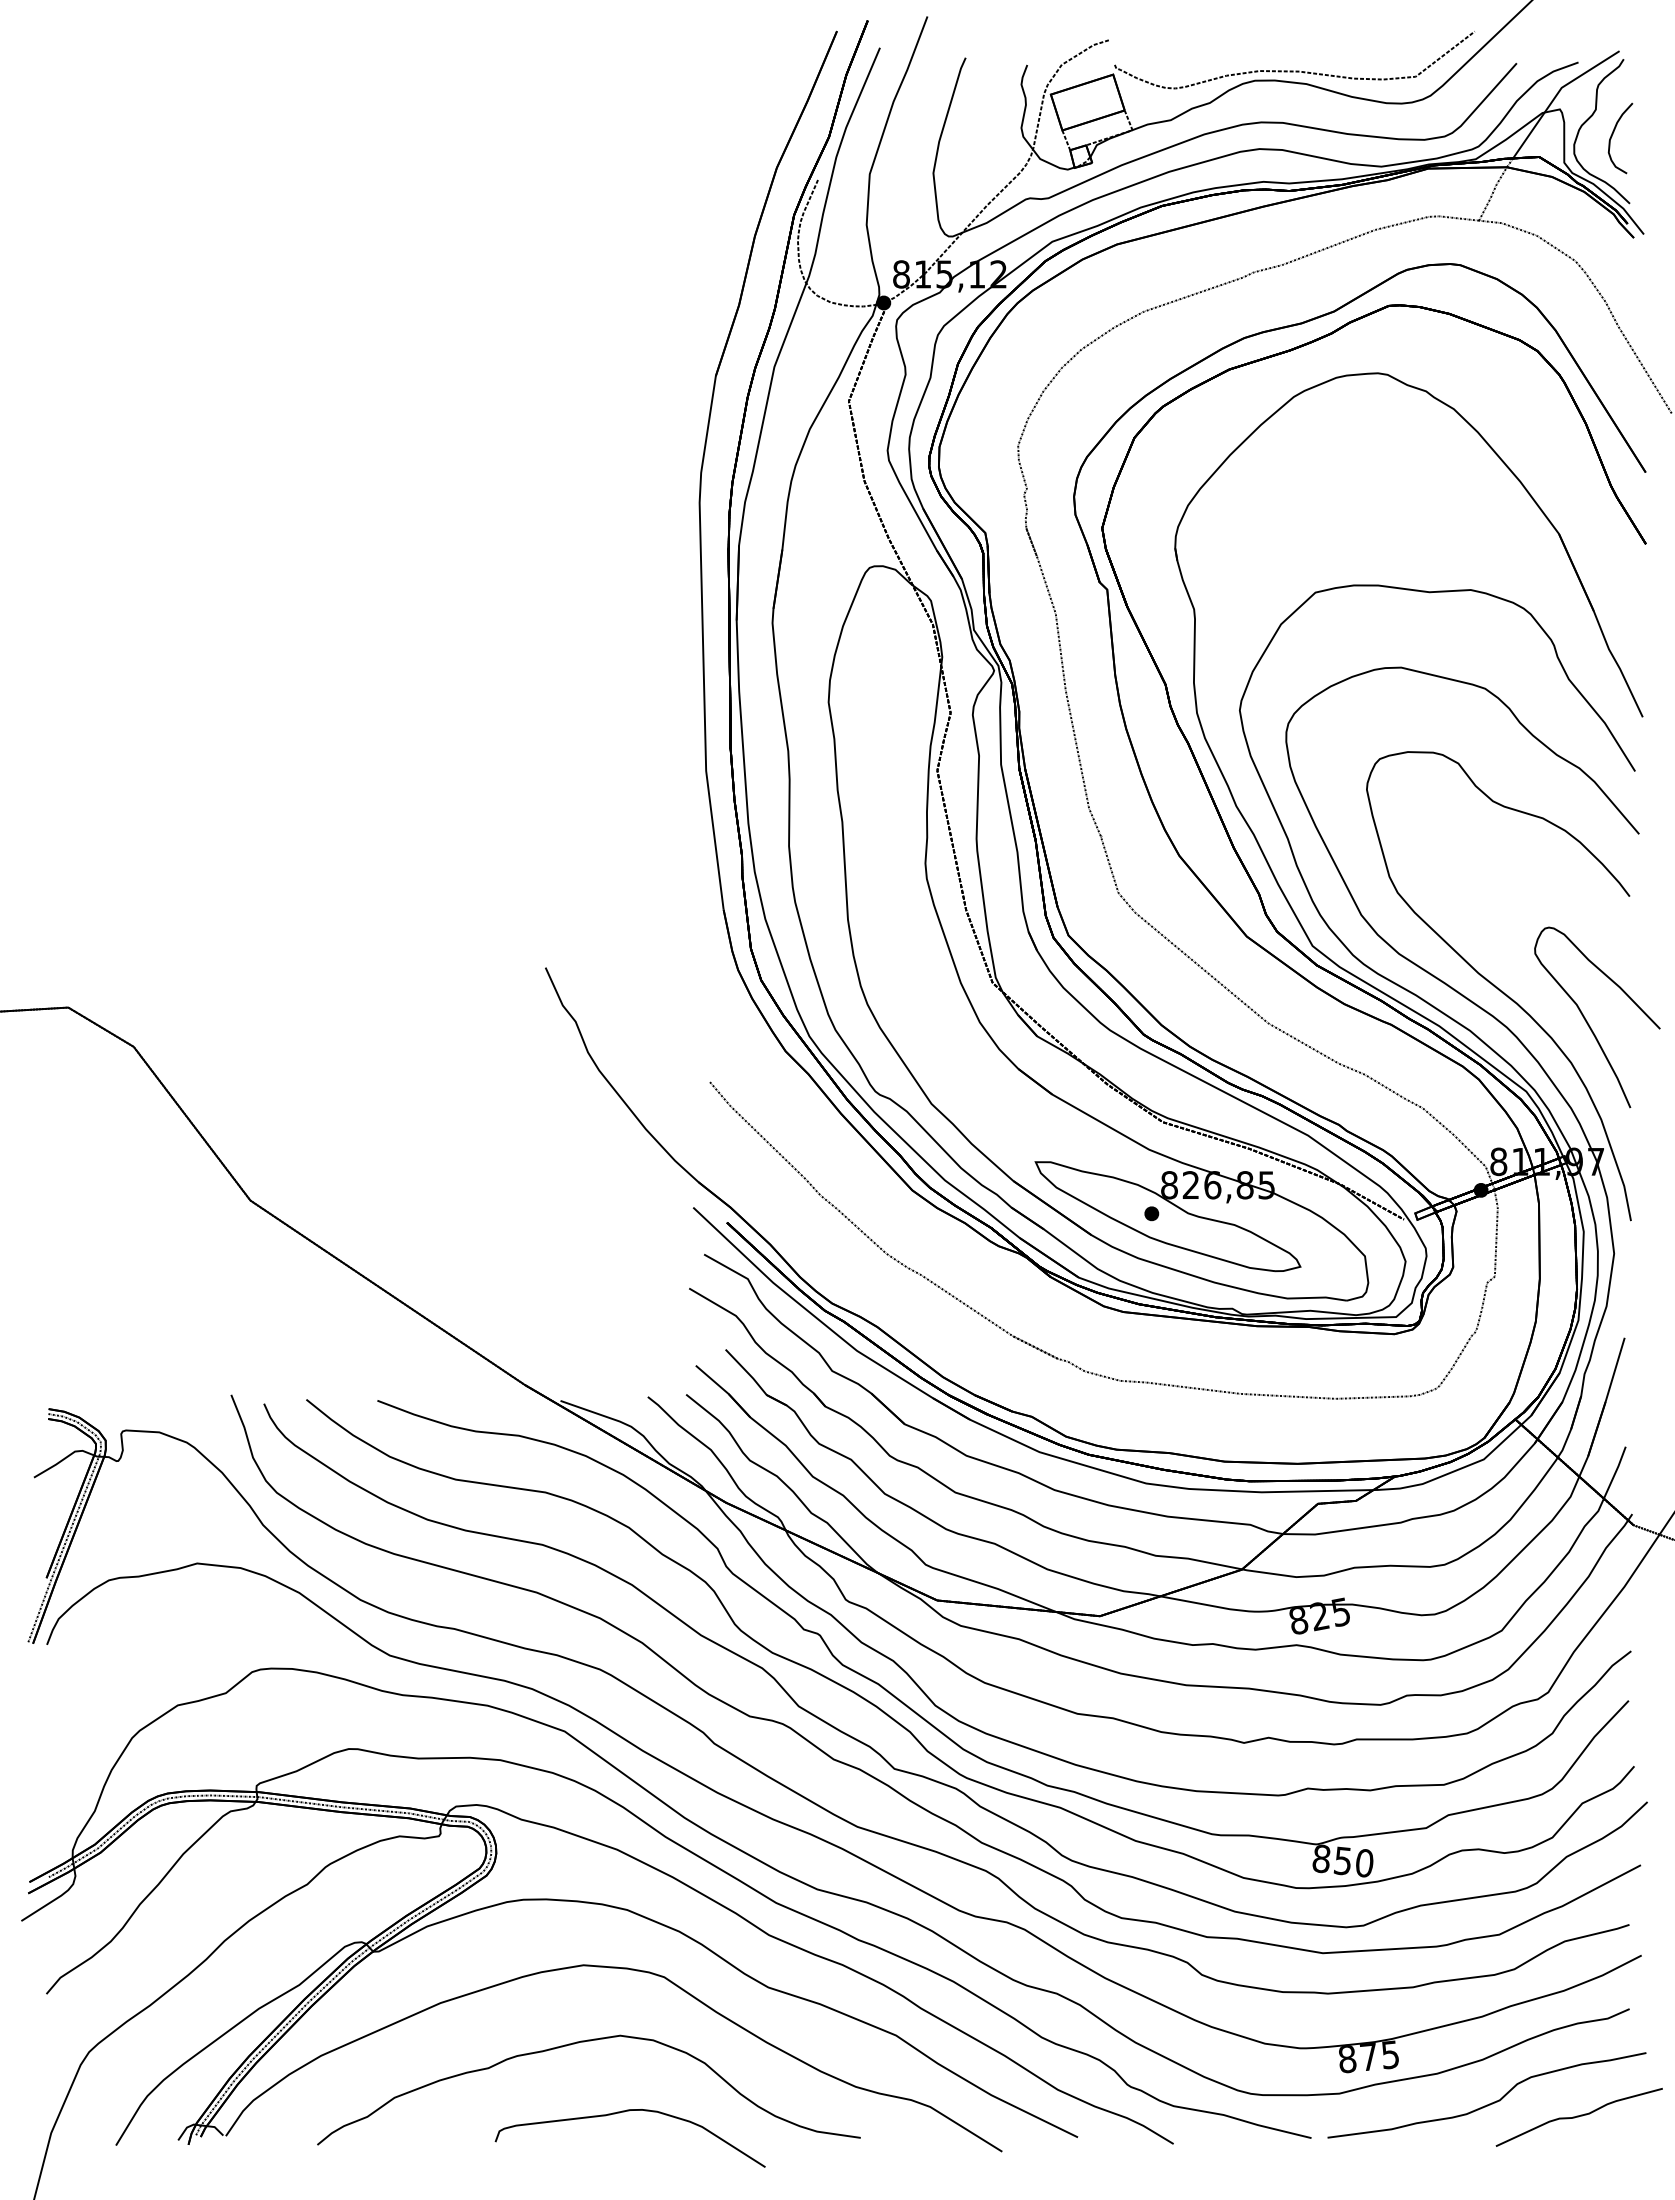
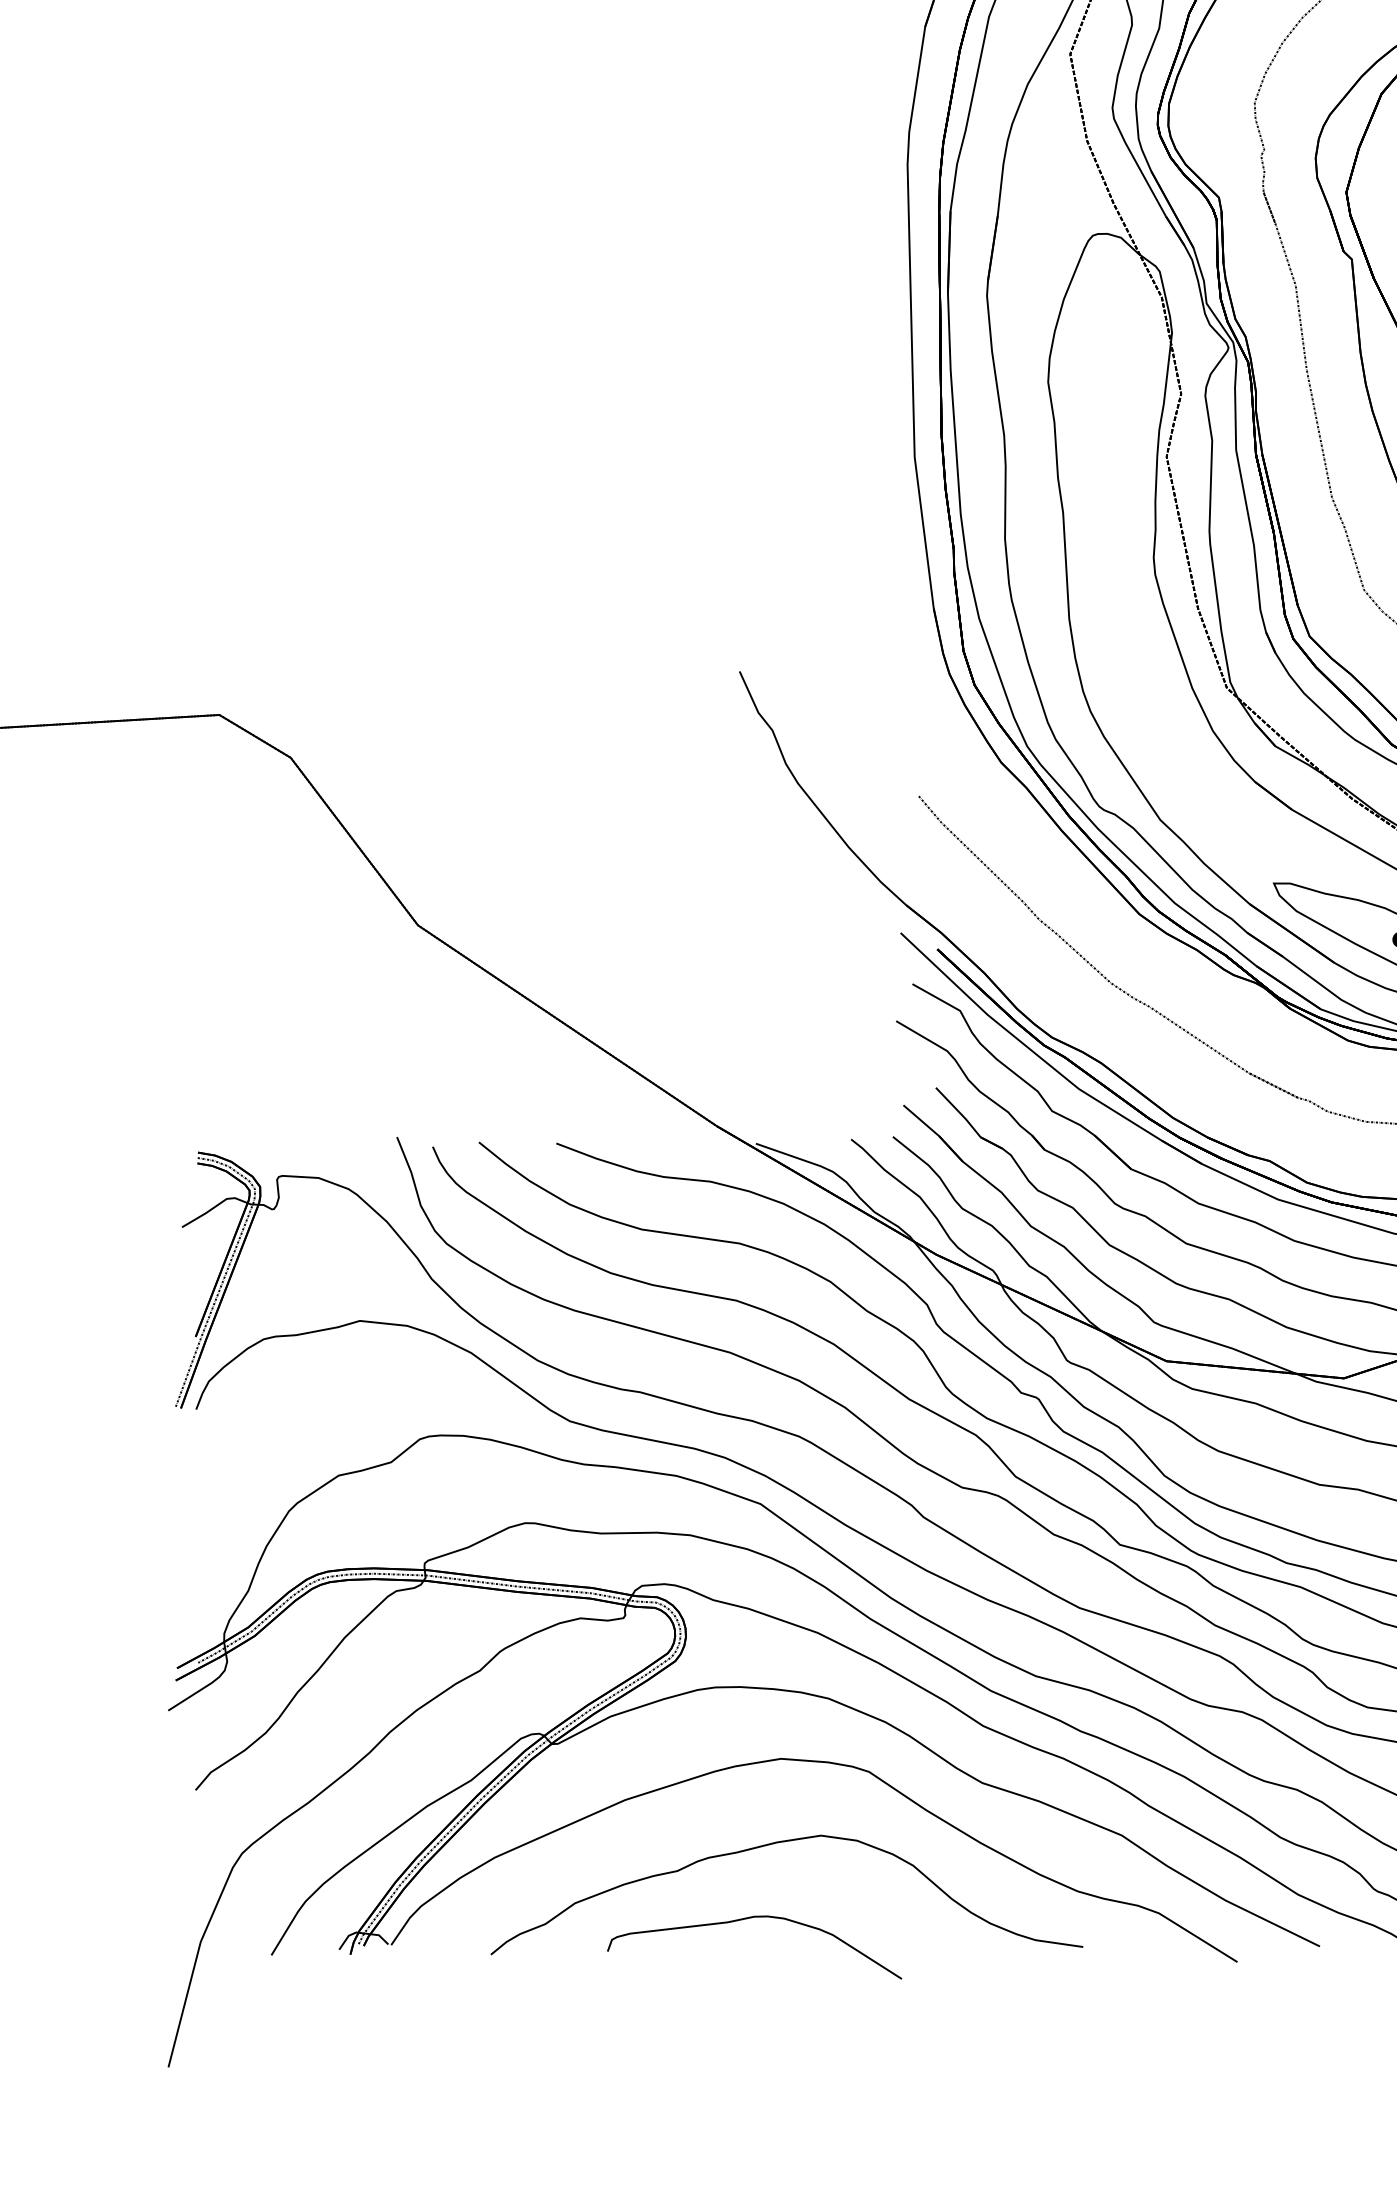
curve: (624, 2112) -> (748, 1919), moved

